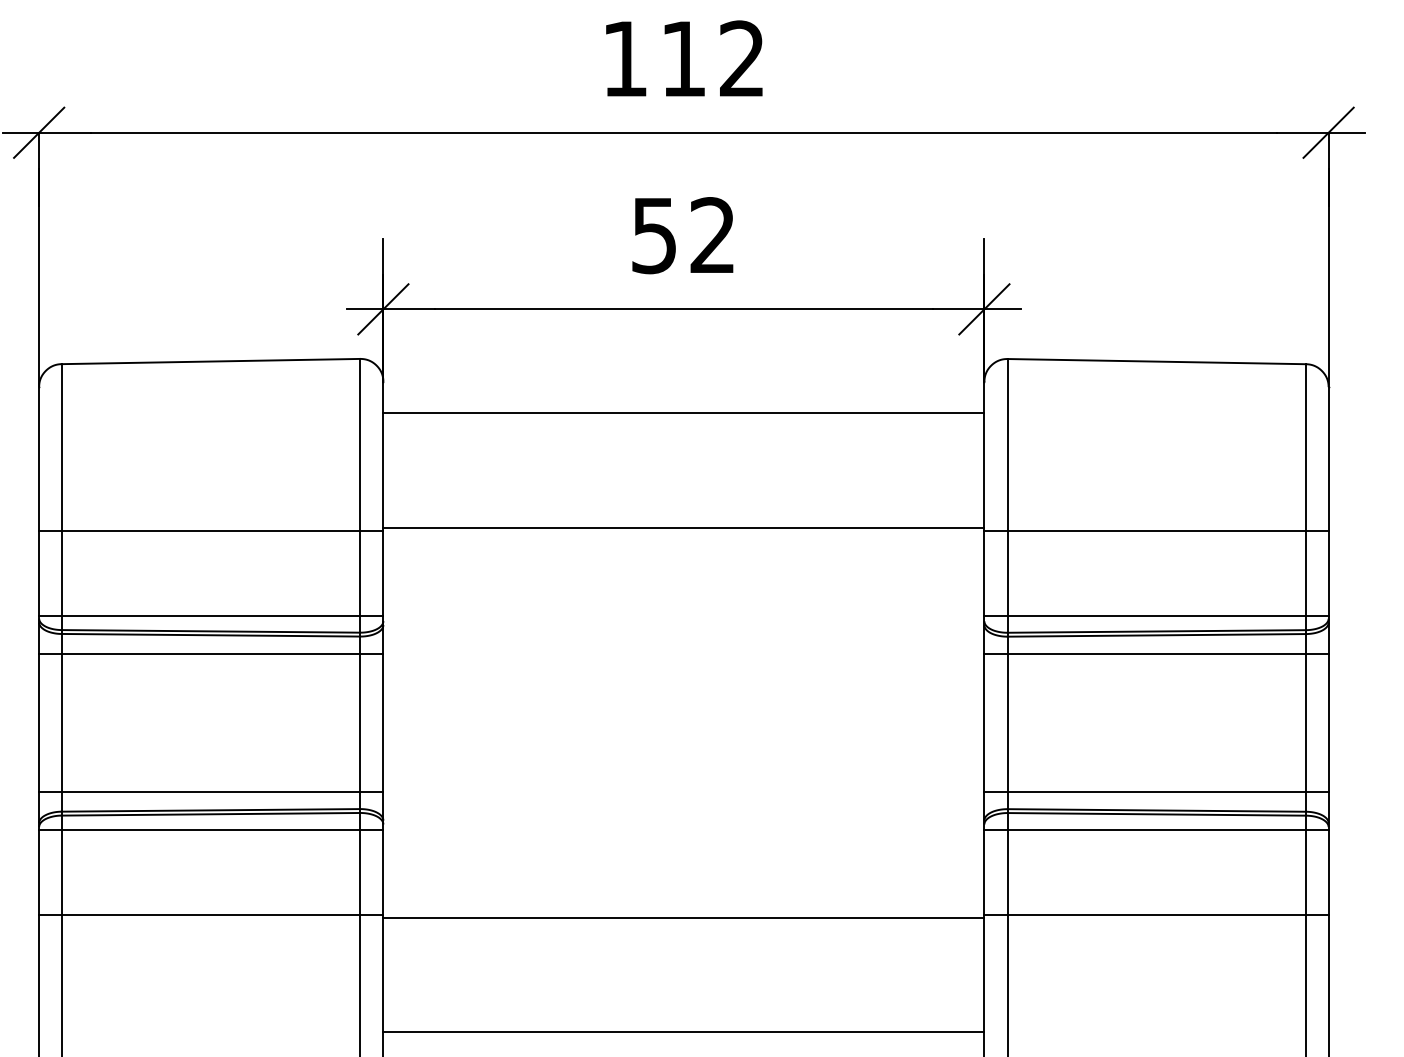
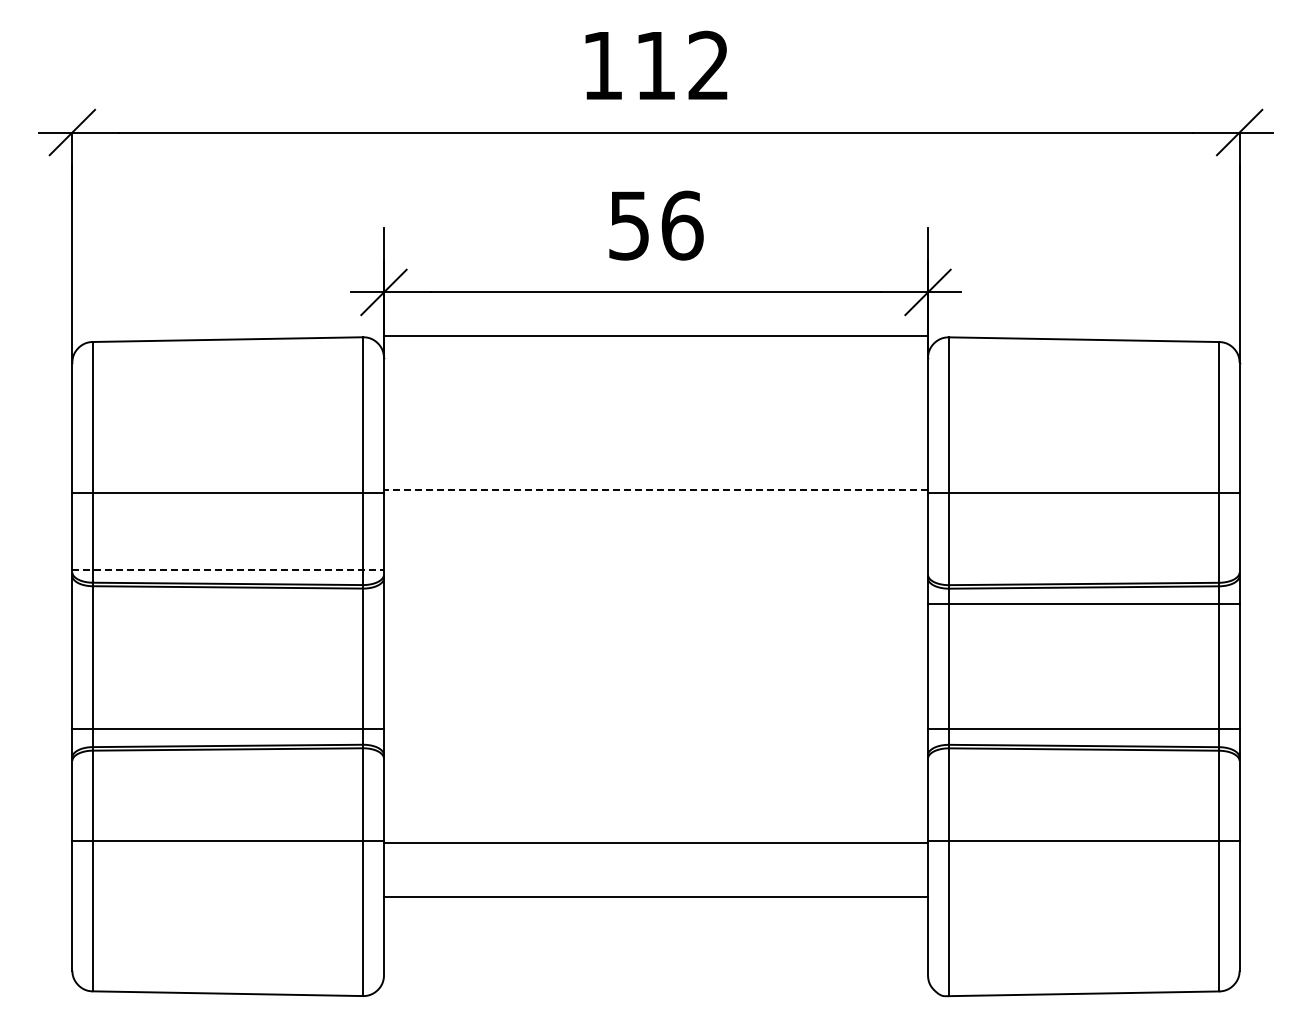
text: (713, 235) -> (682, 225), 52 -> 56
line: (683, 413) -> (655, 336), moved
line: (683, 528) -> (655, 490), solid -> dashed
line: (211, 615) -> (228, 569), solid -> dashed
line: (1156, 615) -> (1083, 569), removed
line: (210, 654) -> (227, 604), removed
line: (210, 829) -> (227, 763), removed
line: (1156, 829) -> (1083, 763), removed
line: (683, 1031) -> (655, 896), moved

